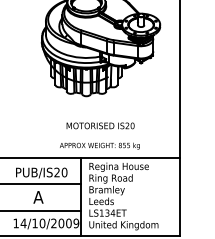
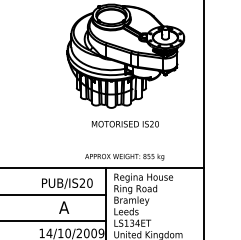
text: (100, 126) -> (125, 124), moved

